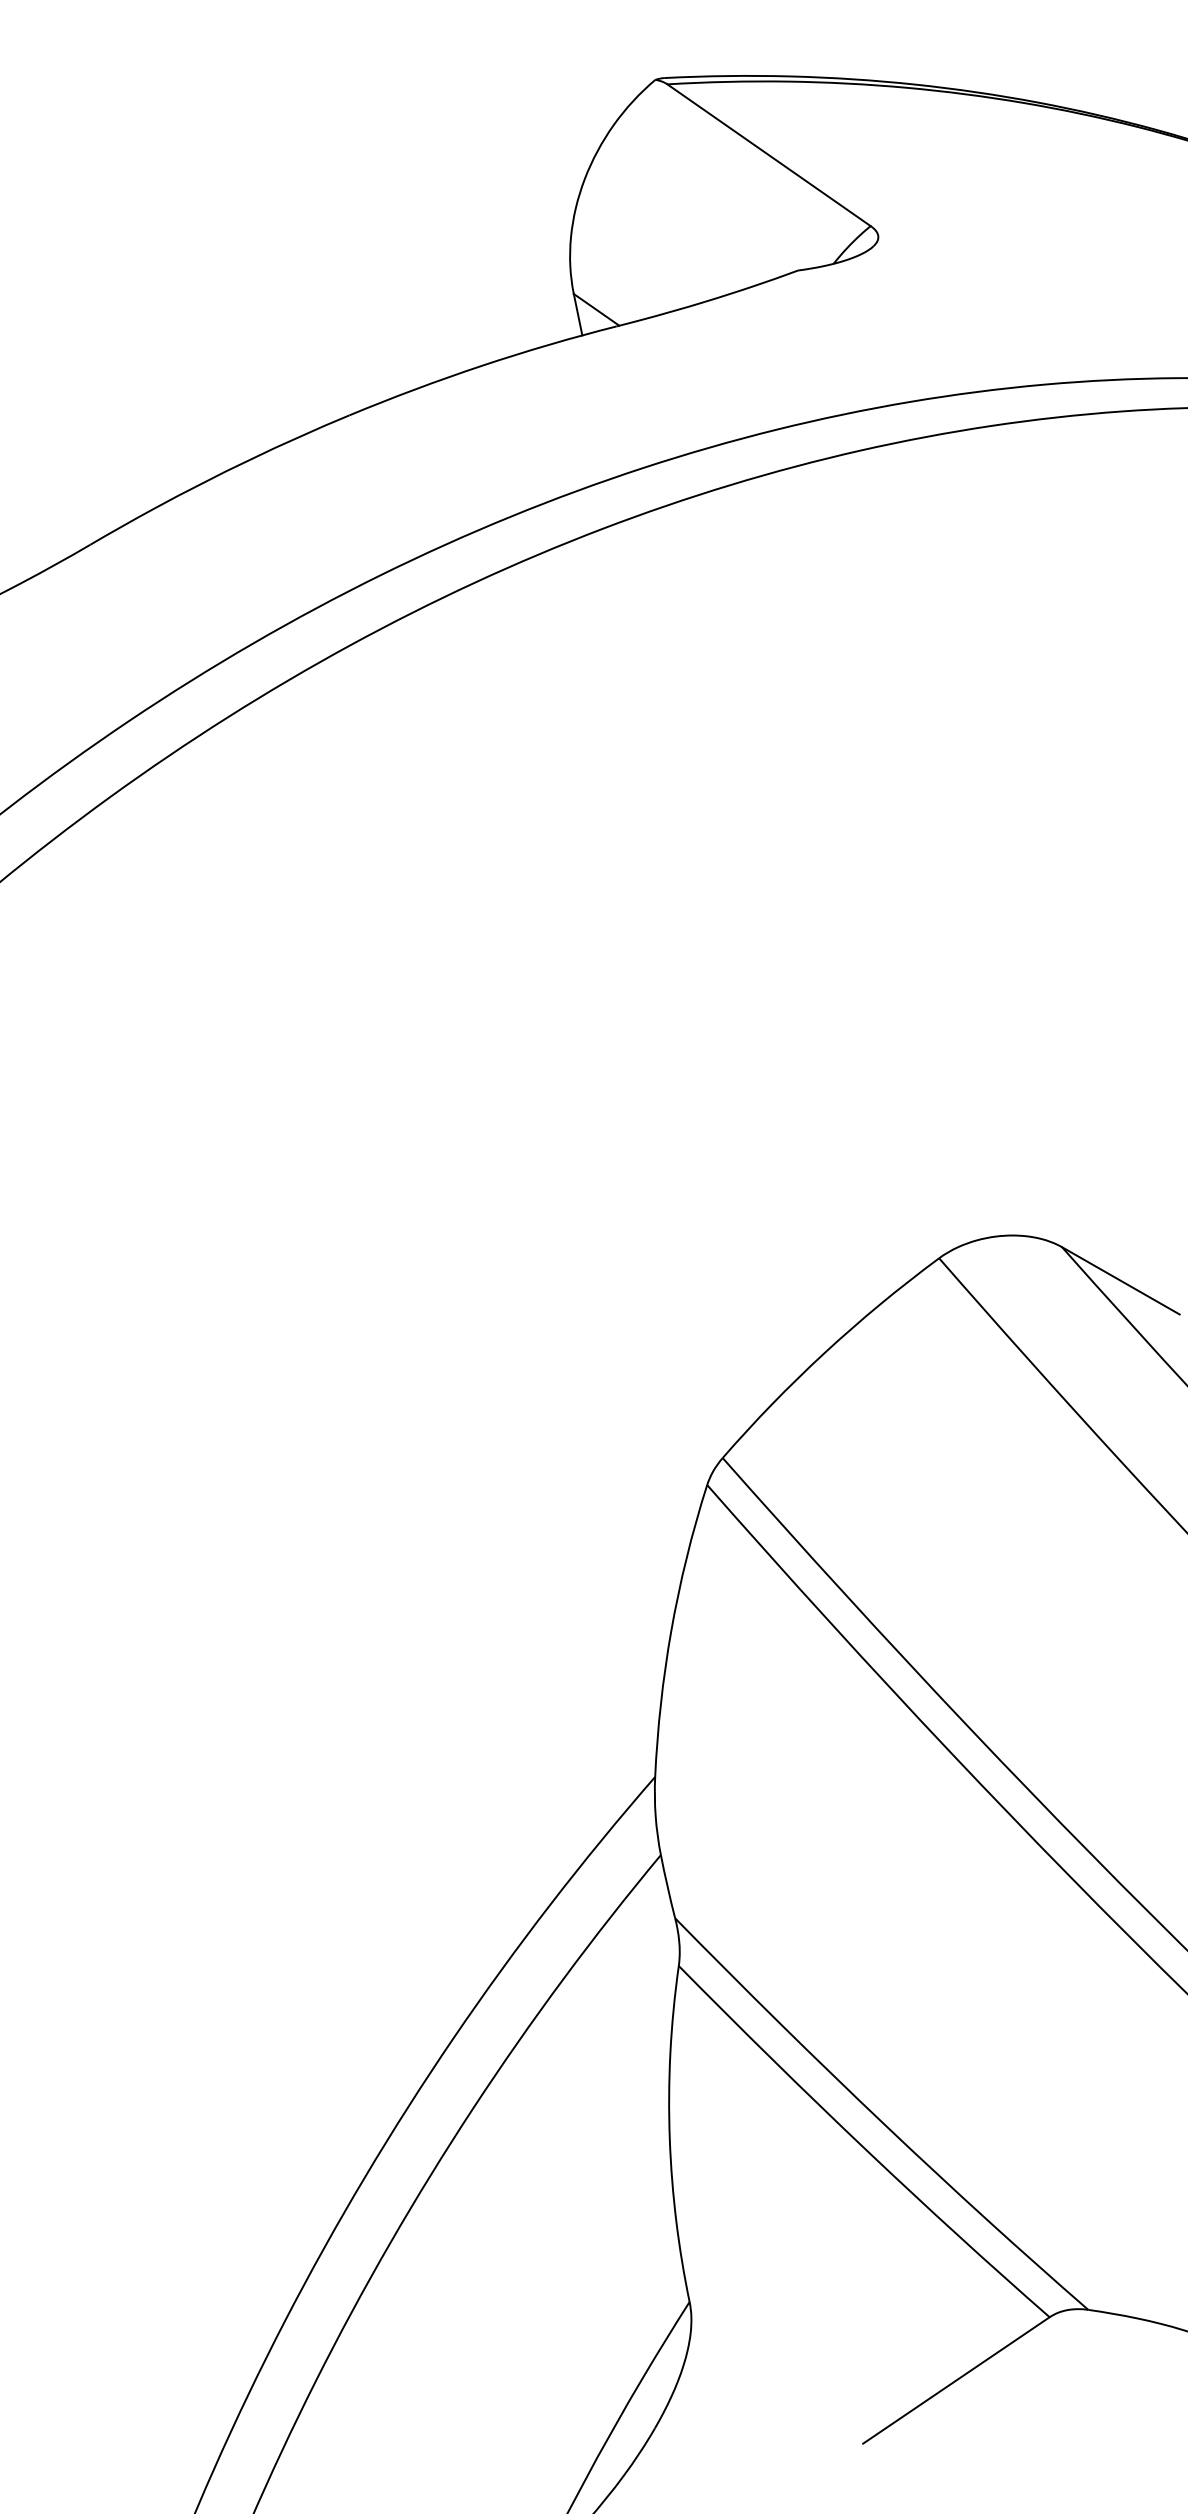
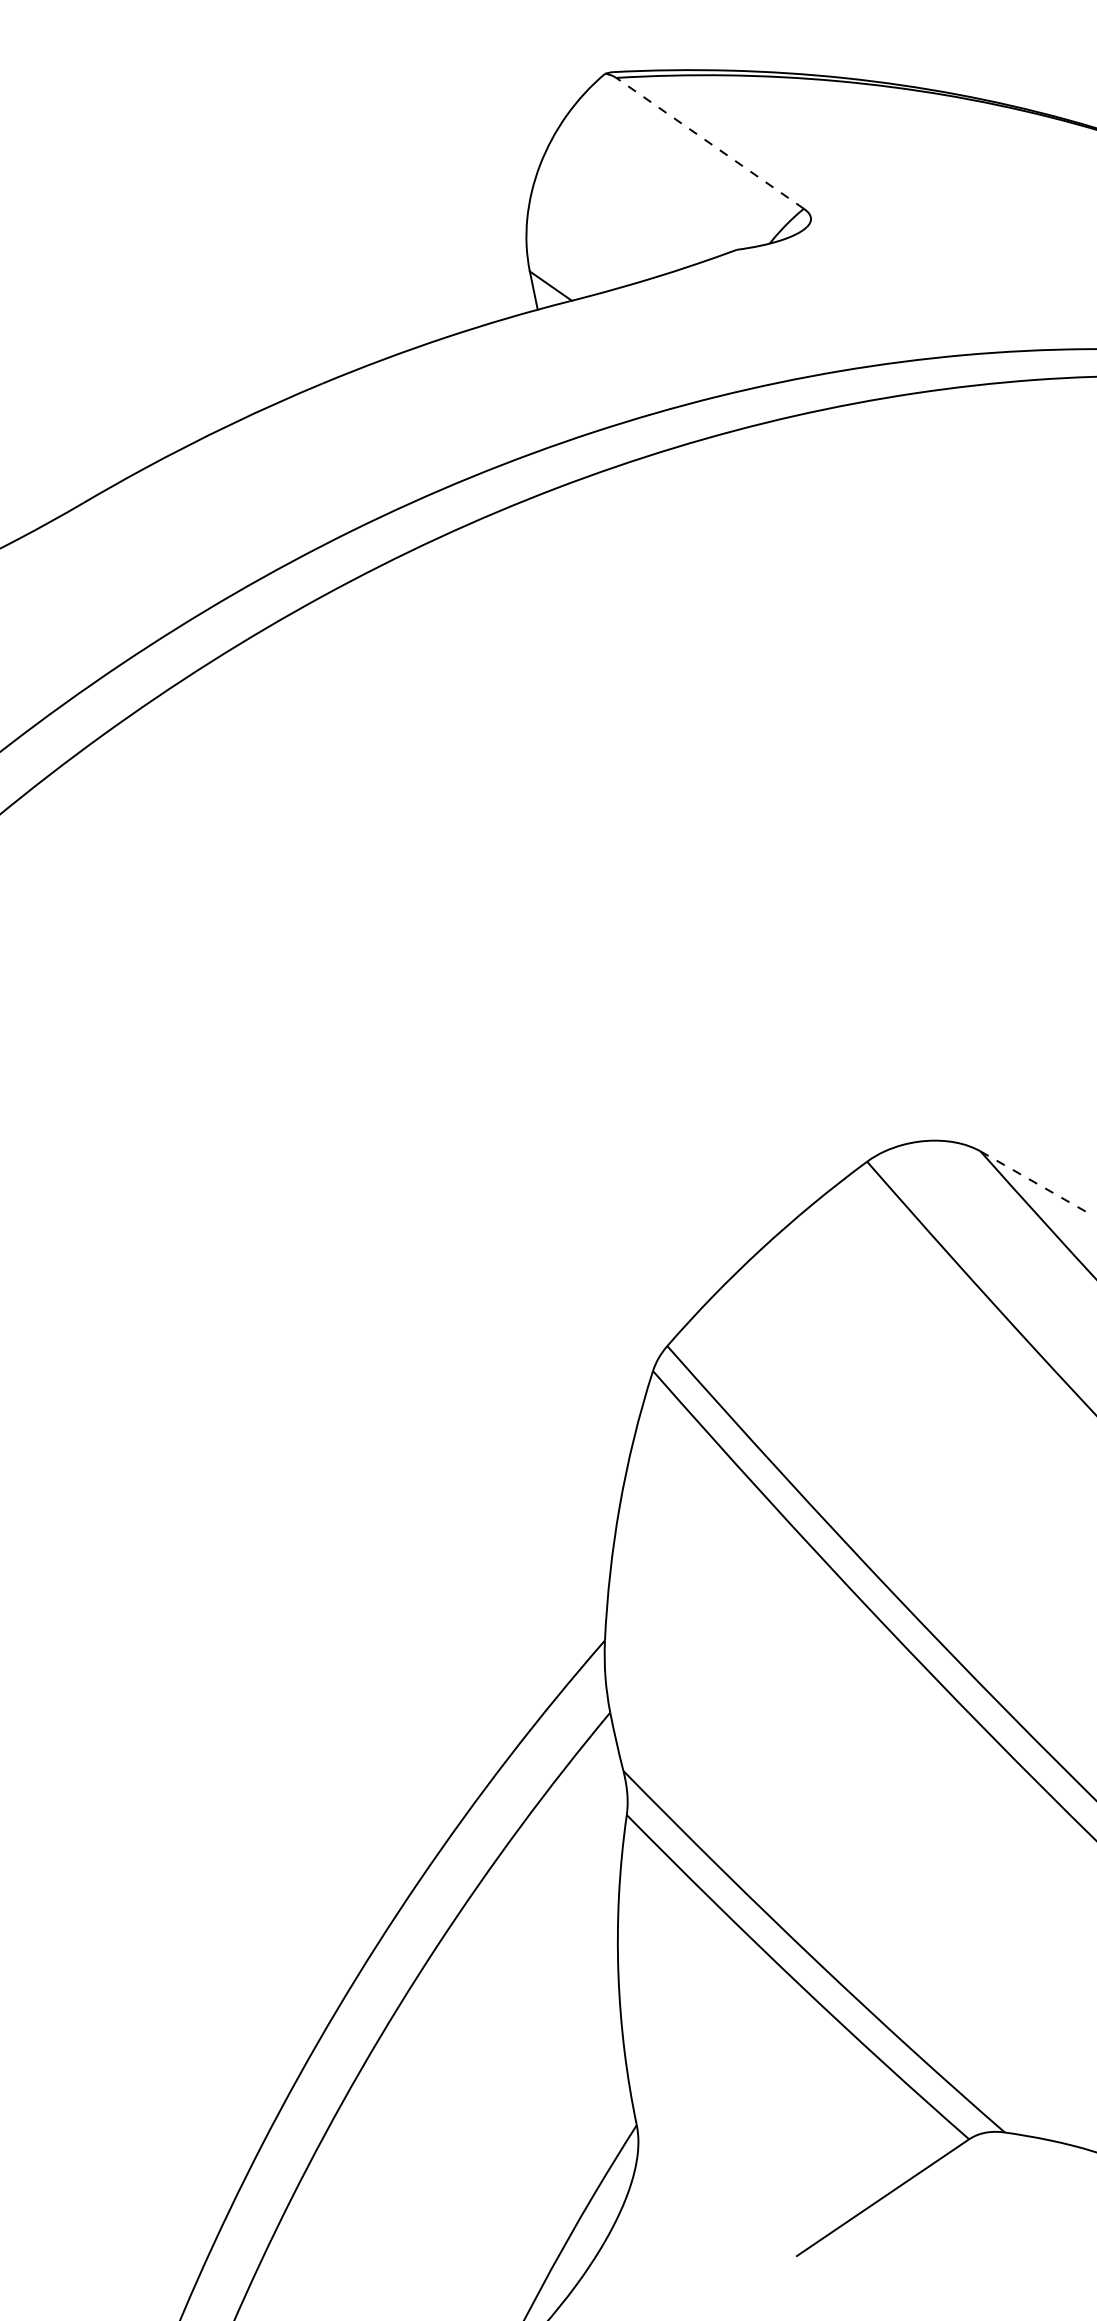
line: (768, 155) -> (709, 143), solid -> dashed
line: (1120, 1280) -> (1034, 1182), solid -> dashed

